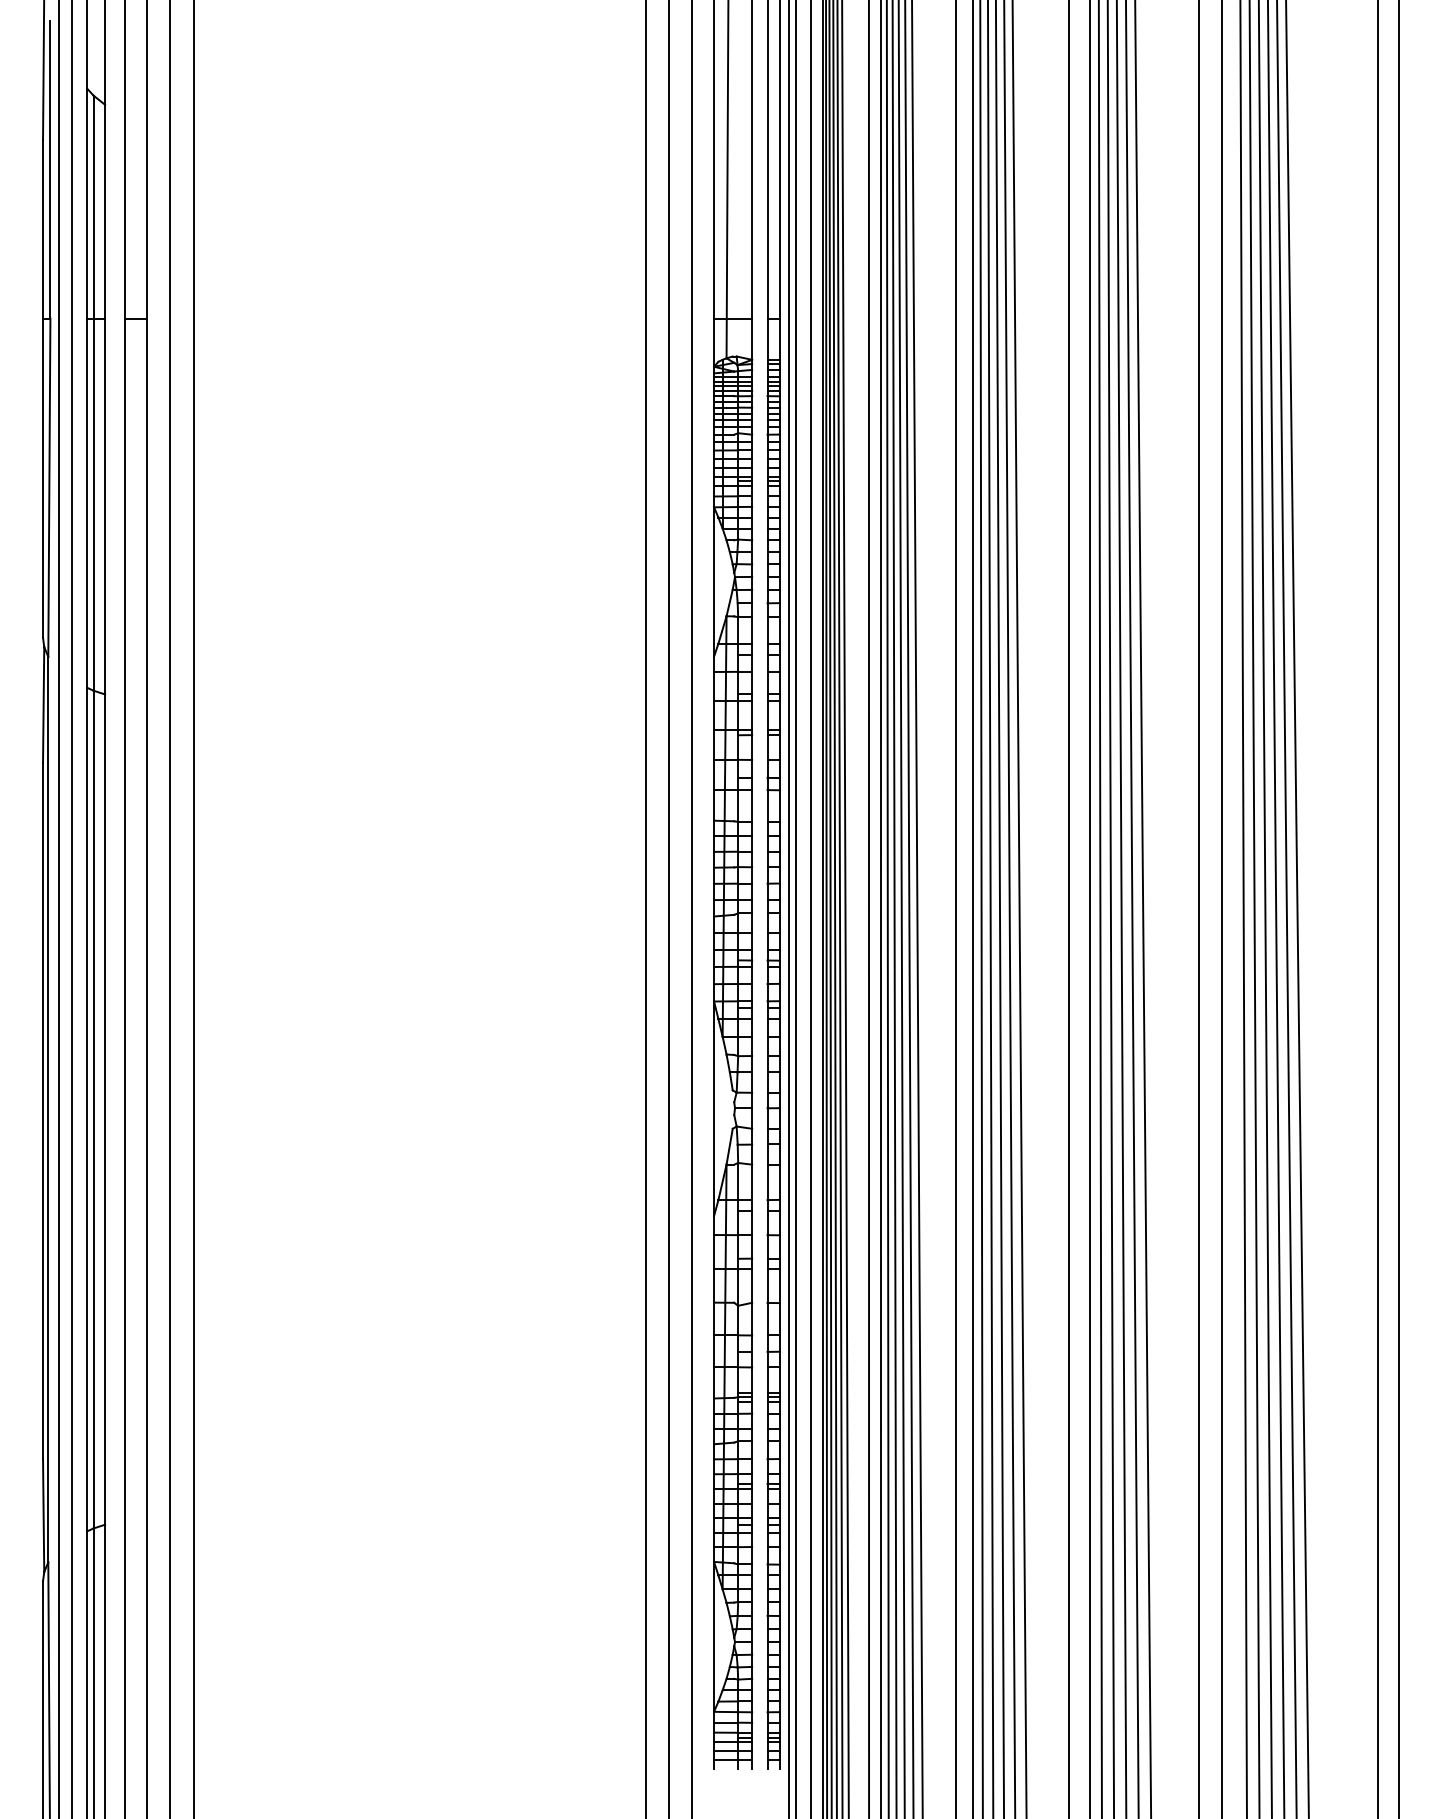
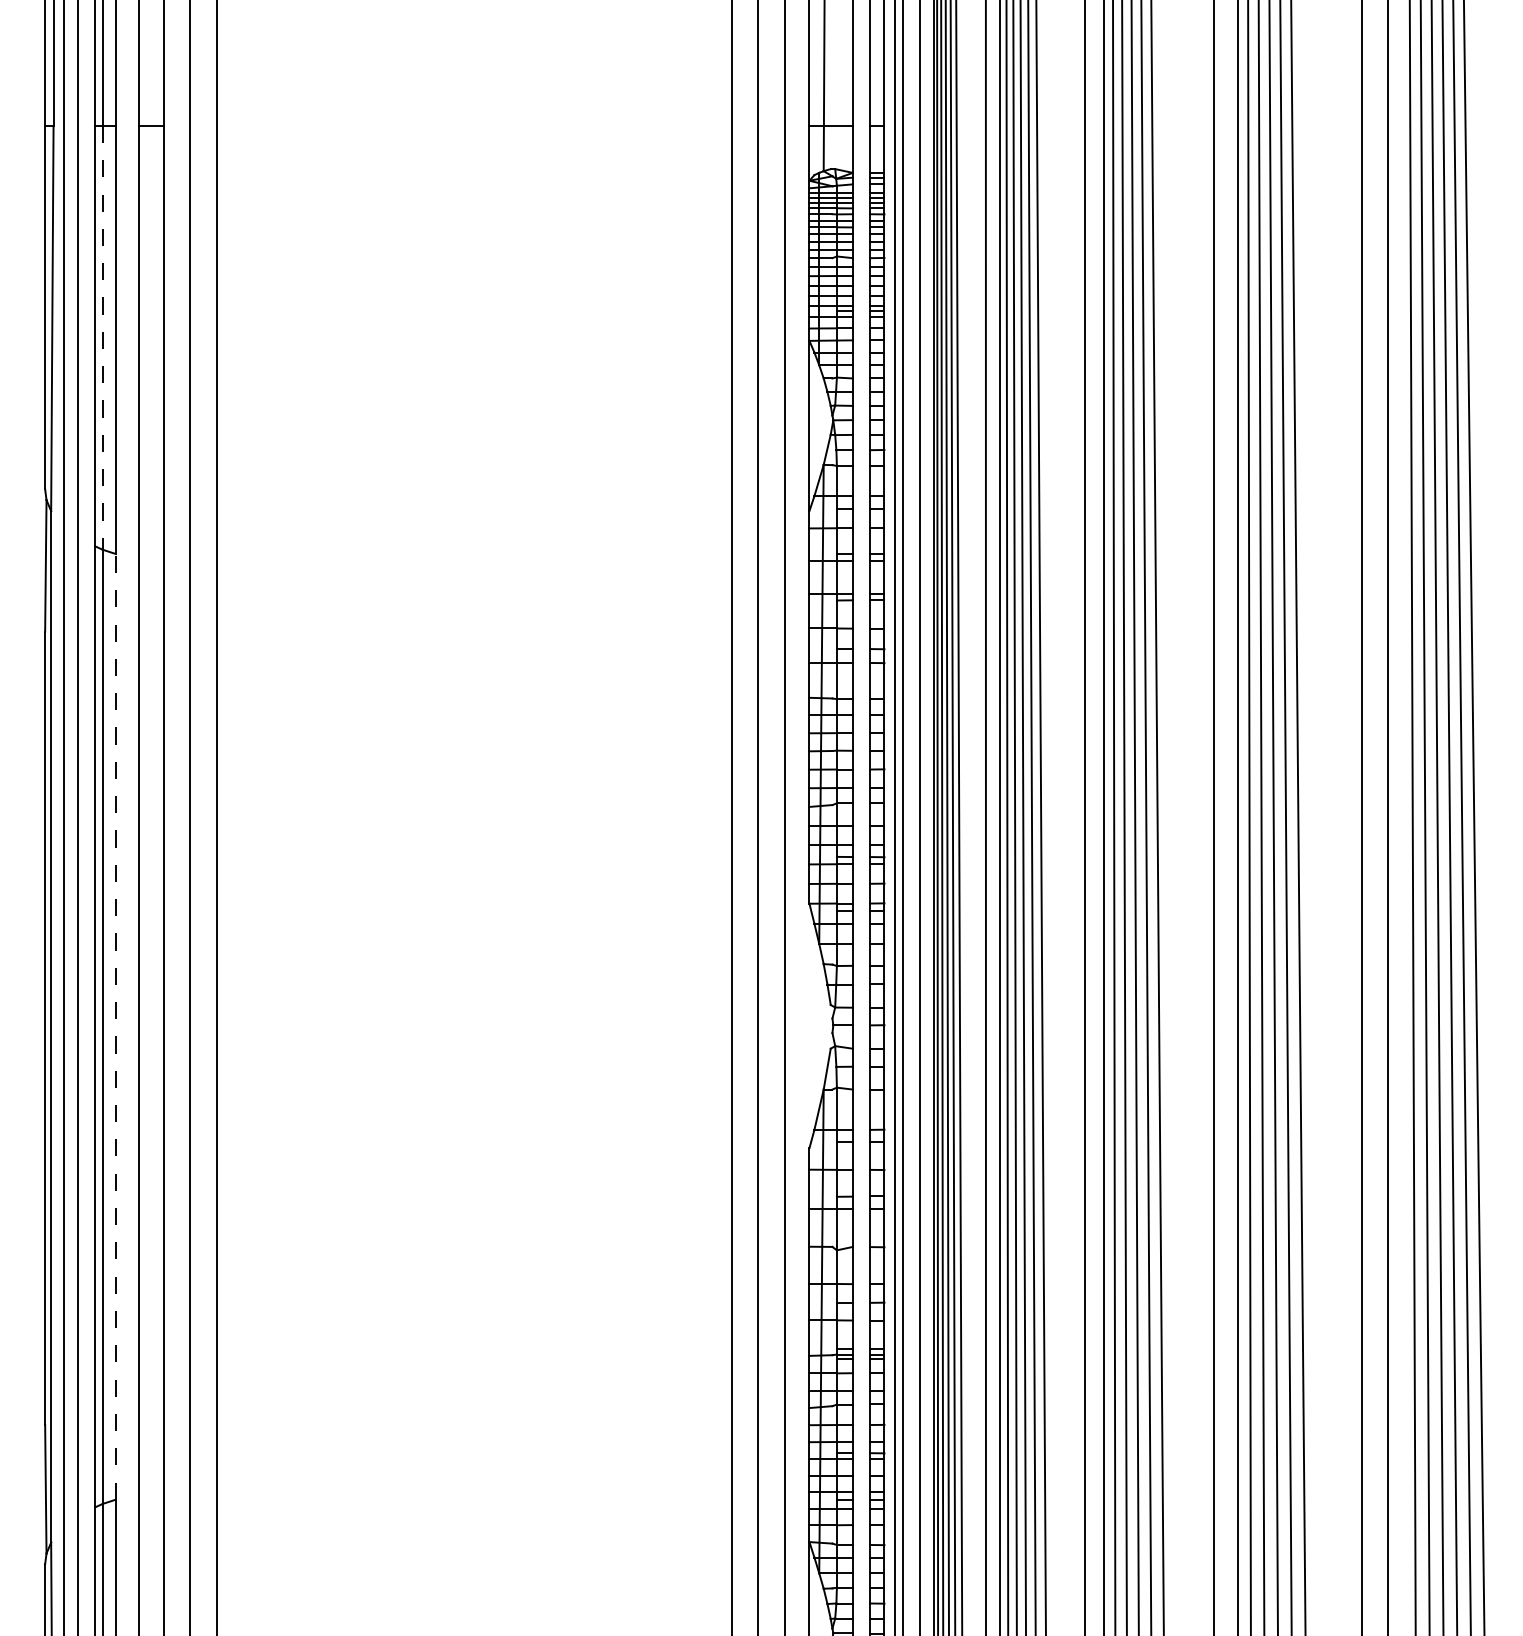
line: (93, 505) -> (102, 338), solid -> dashed
line: (714, 1108) -> (809, 1025), removed
line: (105, 1109) -> (116, 1026), solid -> dashed

